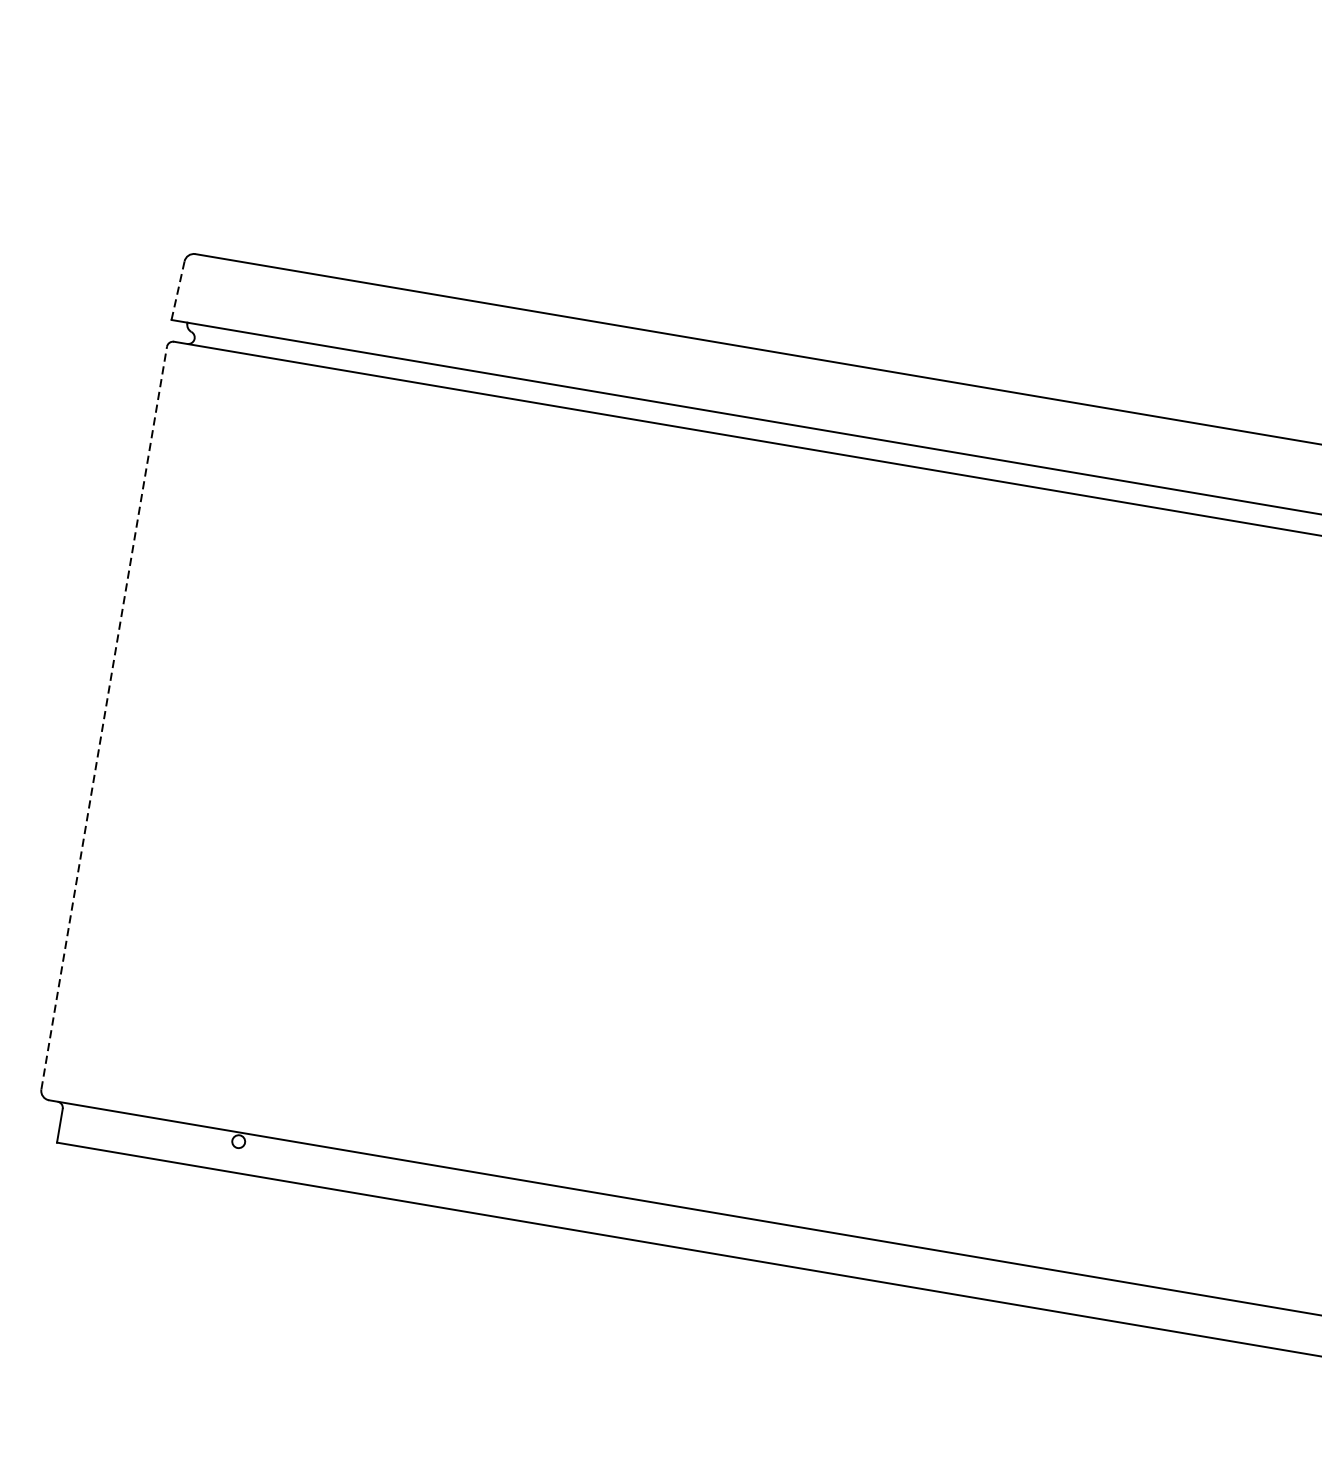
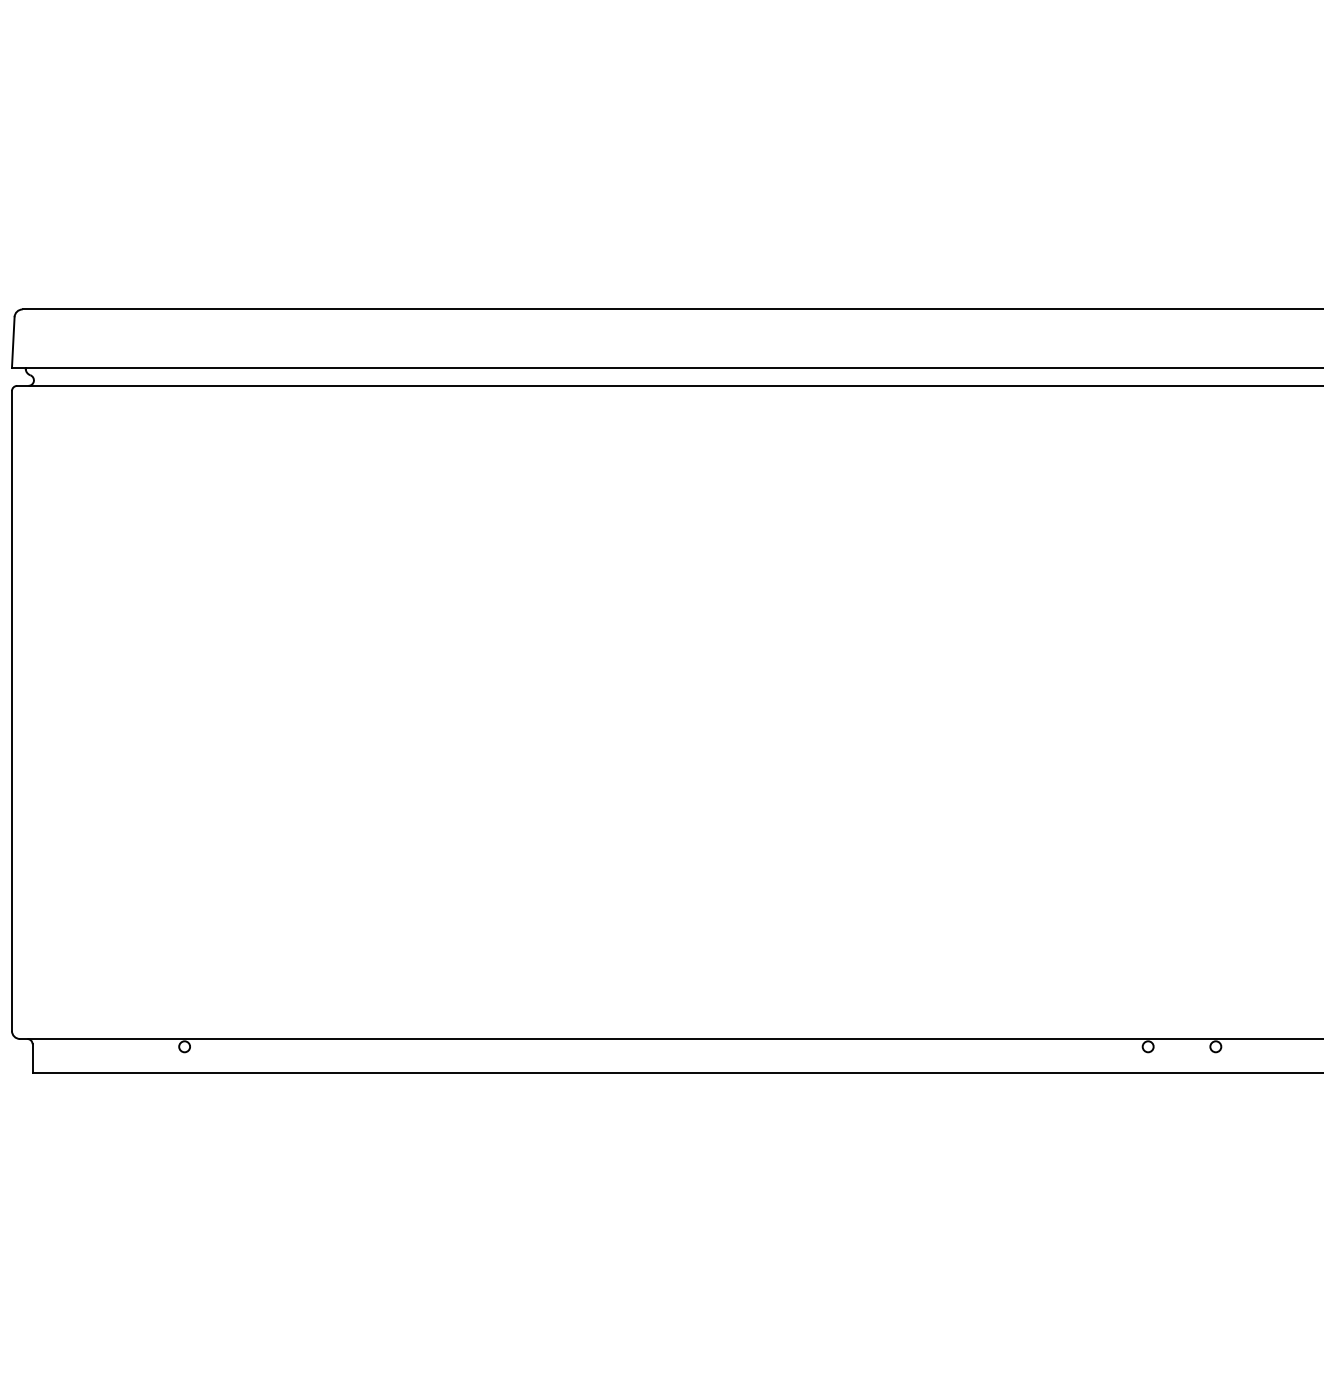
line: (178, 290) -> (13, 342), dashed -> solid
line: (103, 718) -> (11, 711), dashed -> solid

